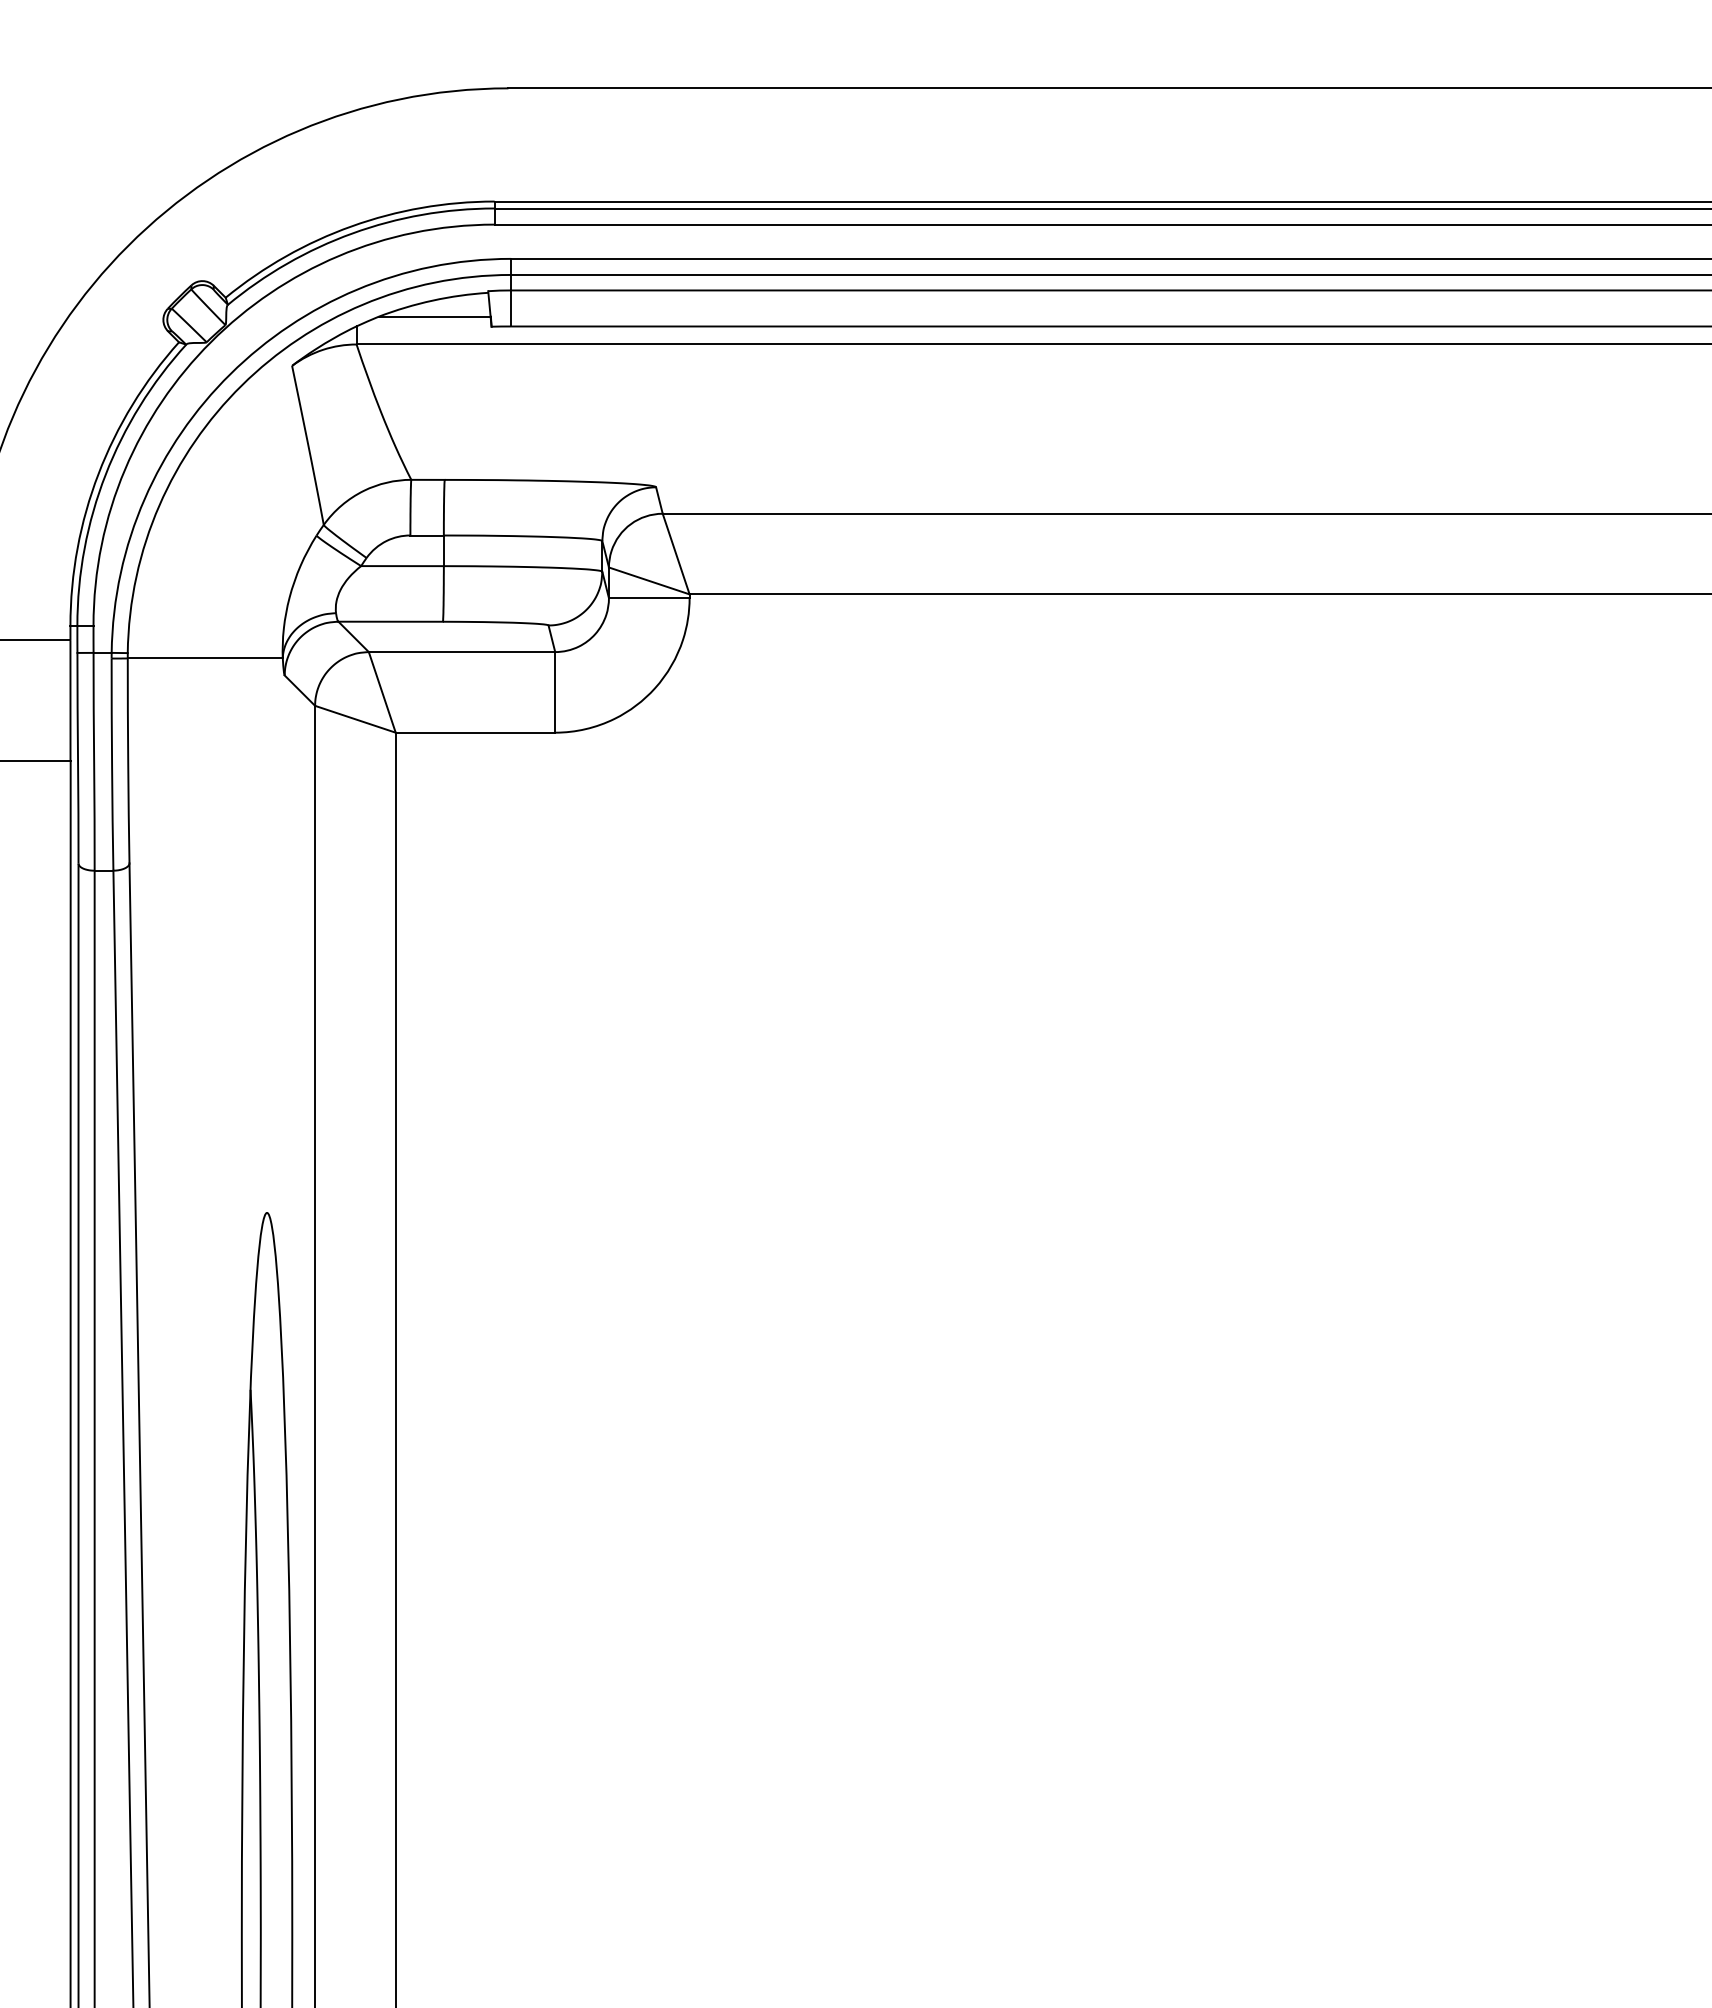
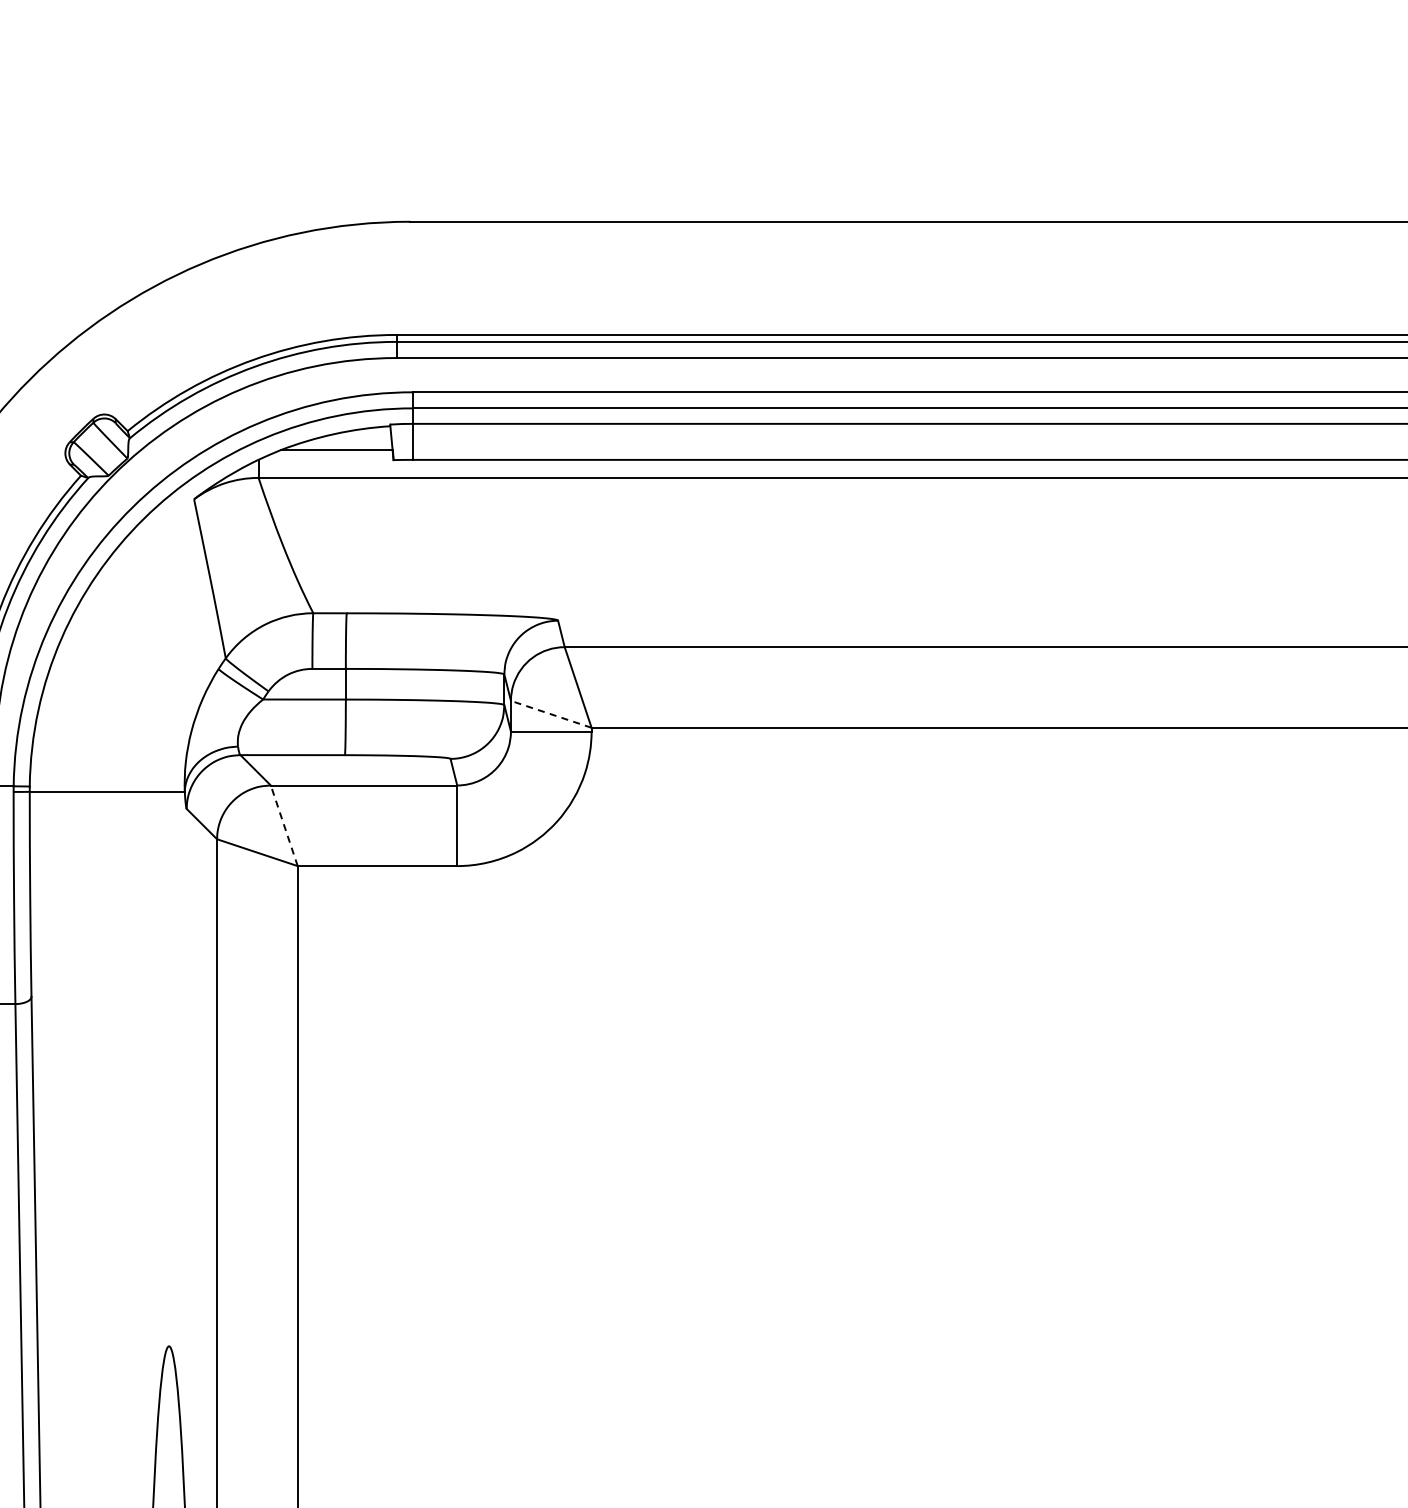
line: (649, 580) -> (551, 713), solid -> dashed
line: (382, 691) -> (284, 824), solid -> dashed

